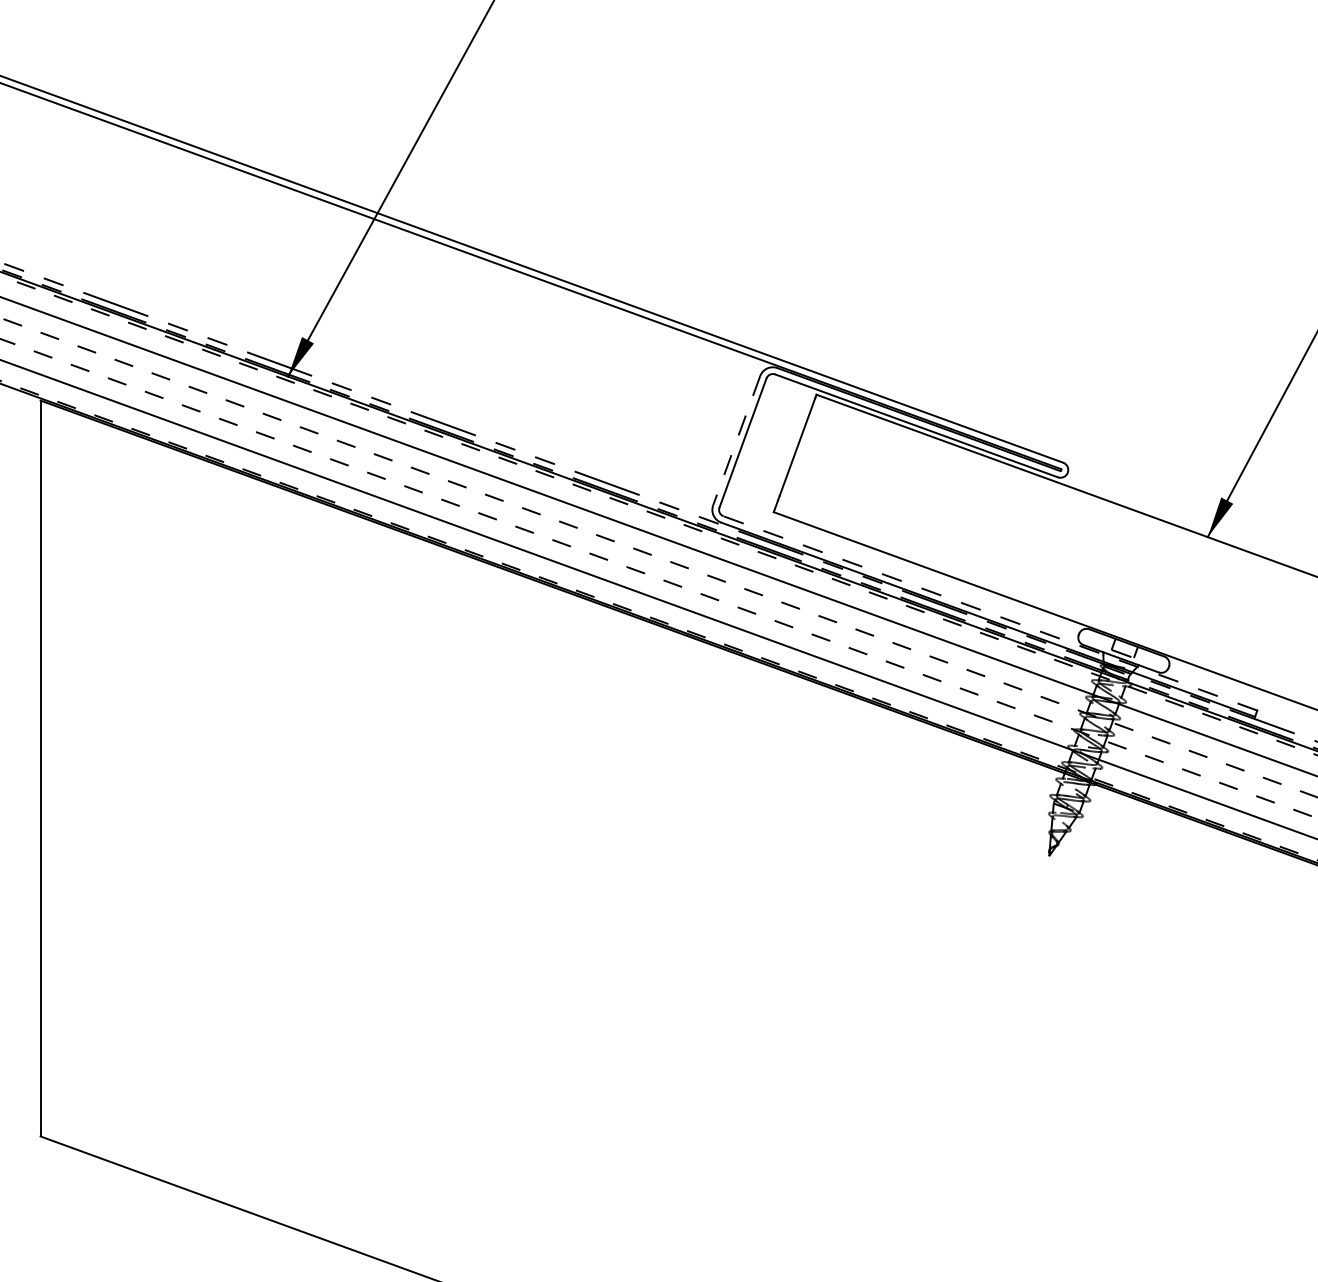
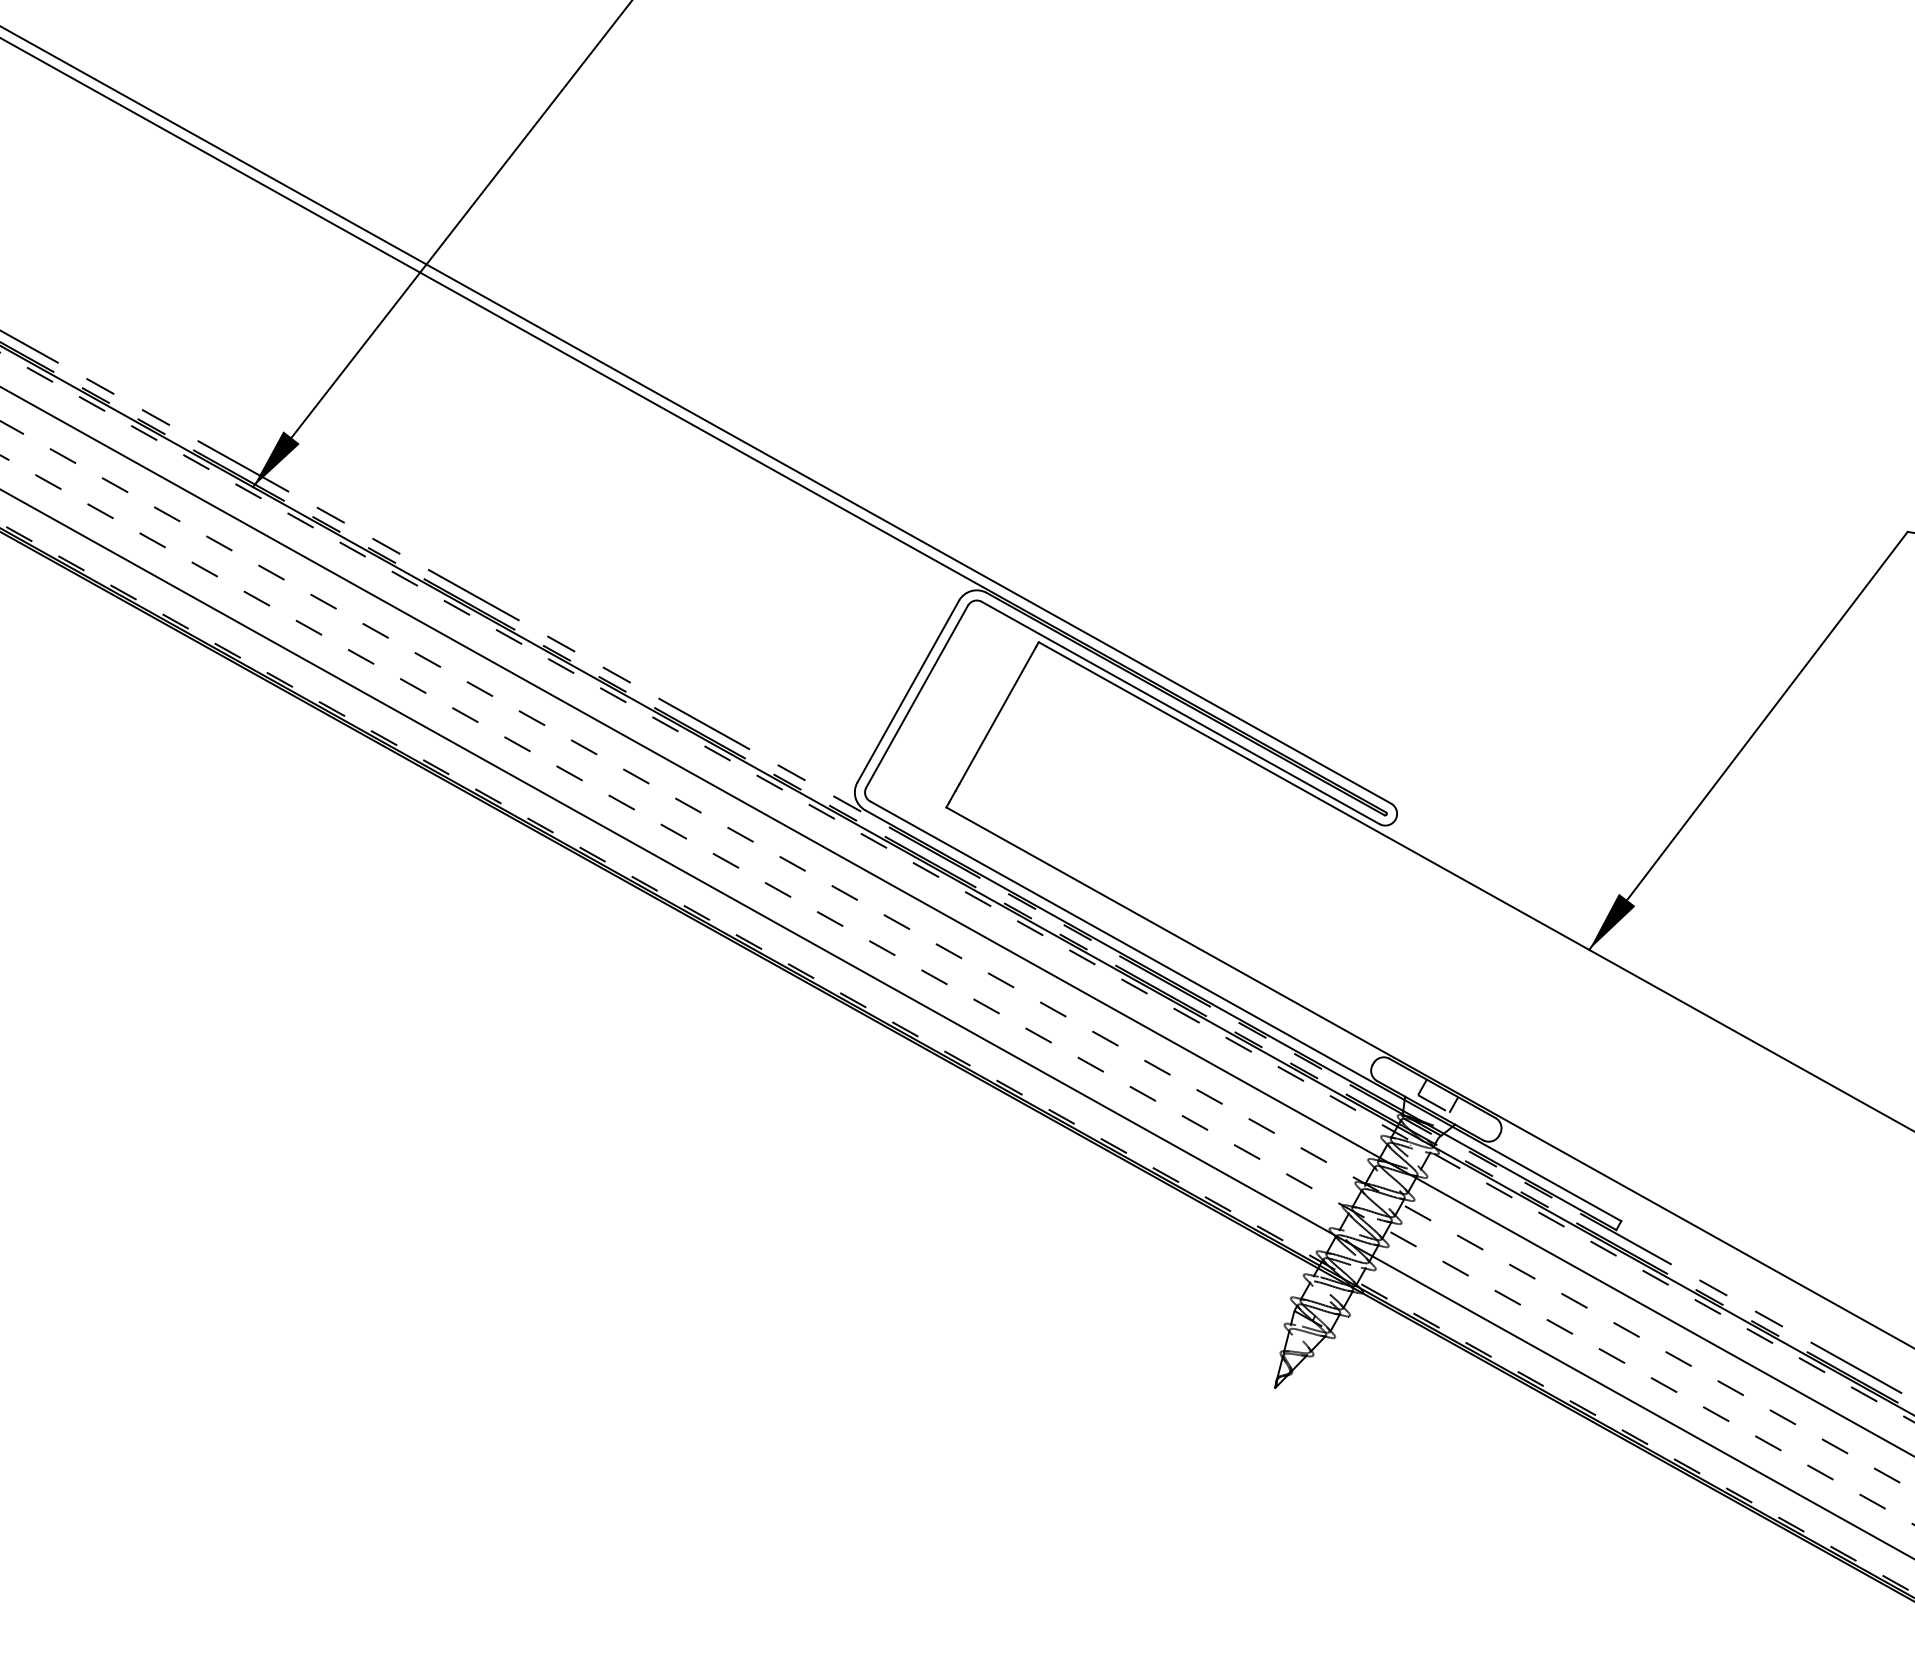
line: (736, 440) -> (908, 691), dashed -> solid
line: (989, 613) -> (1244, 1011), dashed -> solid

